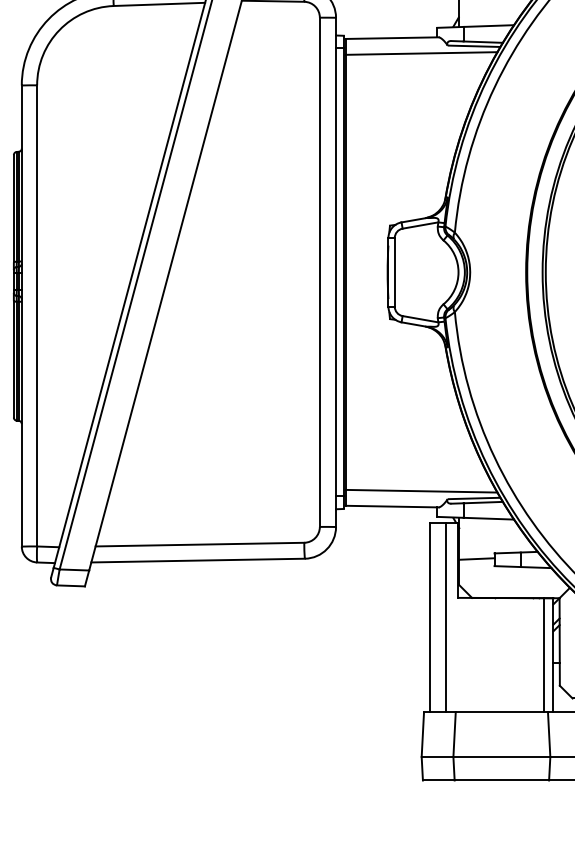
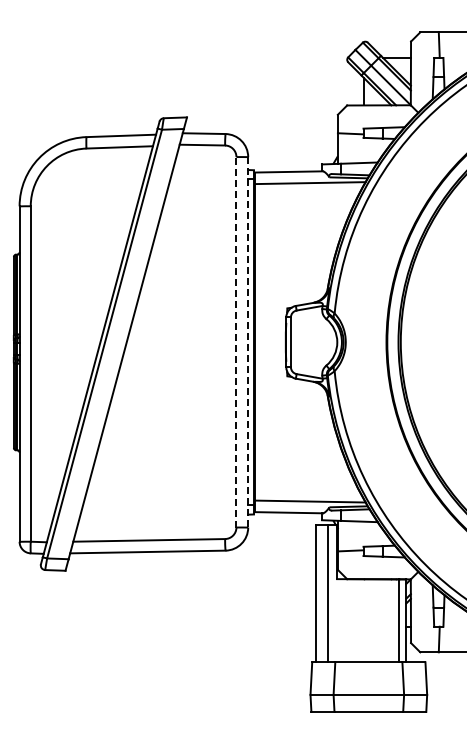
line: (319, 271) -> (236, 341), solid -> dashed
line: (336, 272) -> (248, 342), solid -> dashed

